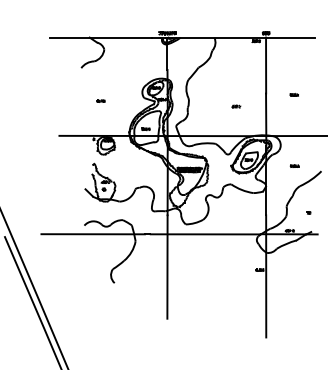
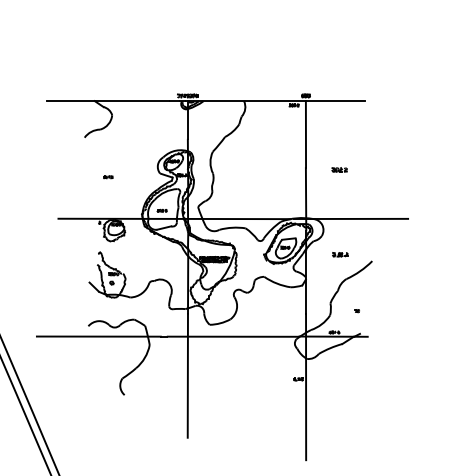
part: (294, 94) -> (339, 169), size x1.6
part: (235, 106) -> (269, 183), removed
part: (294, 166) -> (339, 255), size x1.6

